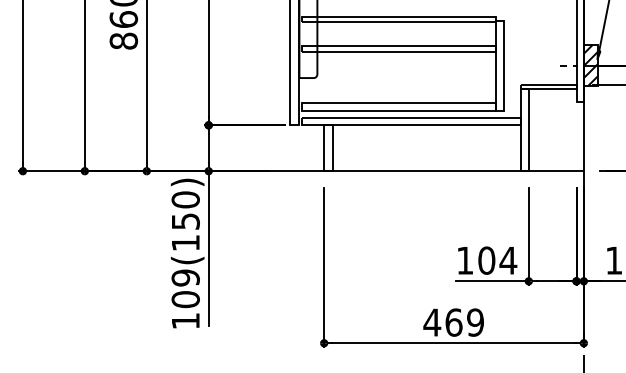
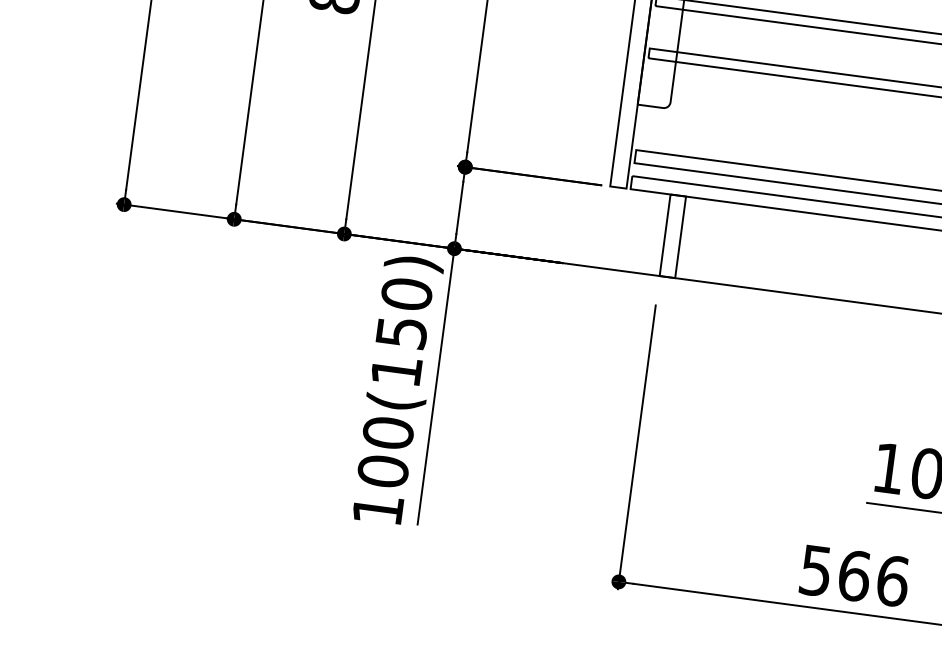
text: (185, 277) -> (387, 432), 109(150) -> 100(150)
text: (453, 322) -> (853, 575), 469 -> 566

